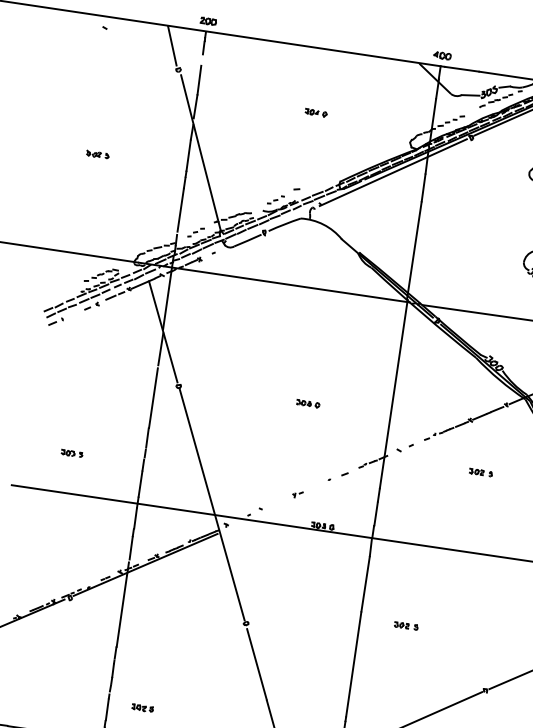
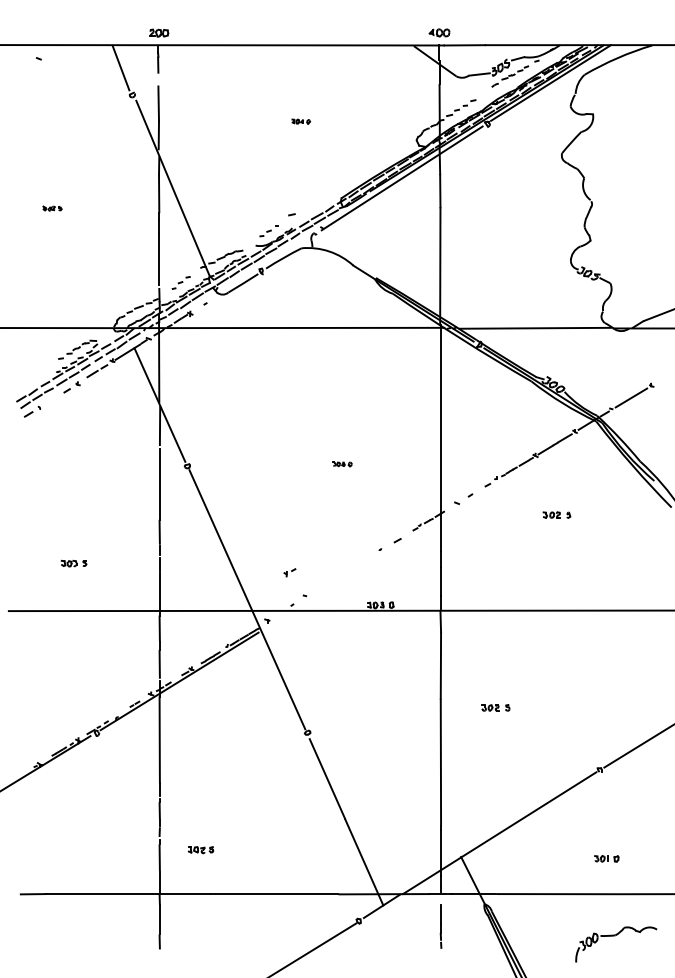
part: (315, 112) -> (300, 121), size x0.7
part: (97, 154) -> (52, 208), size x0.7
part: (308, 403) -> (342, 464), size x0.7
part: (297, 494) -> (289, 572), moved

